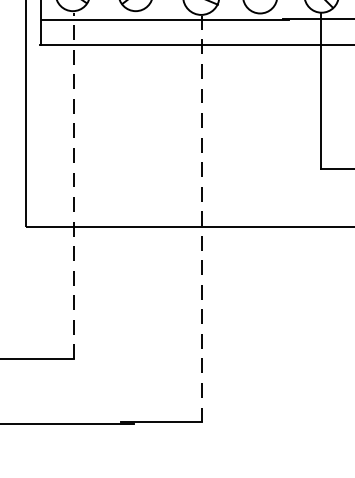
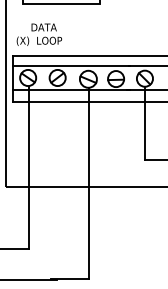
line: (73, 184) -> (28, 167), dashed -> solid
line: (201, 218) -> (88, 183), dashed -> solid

